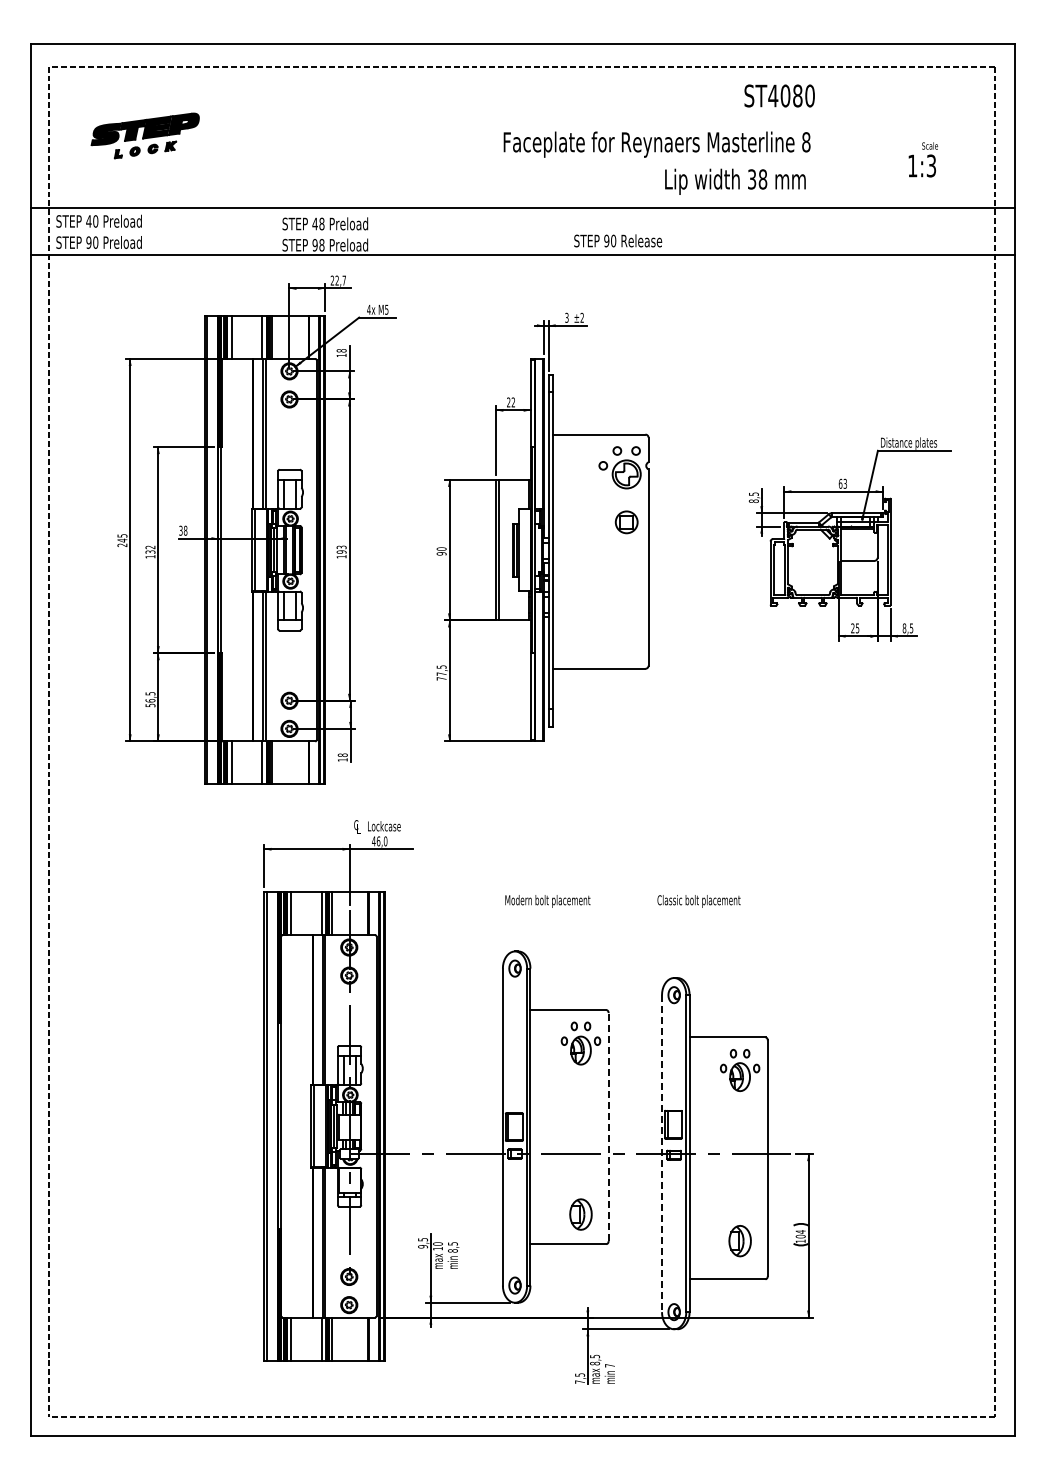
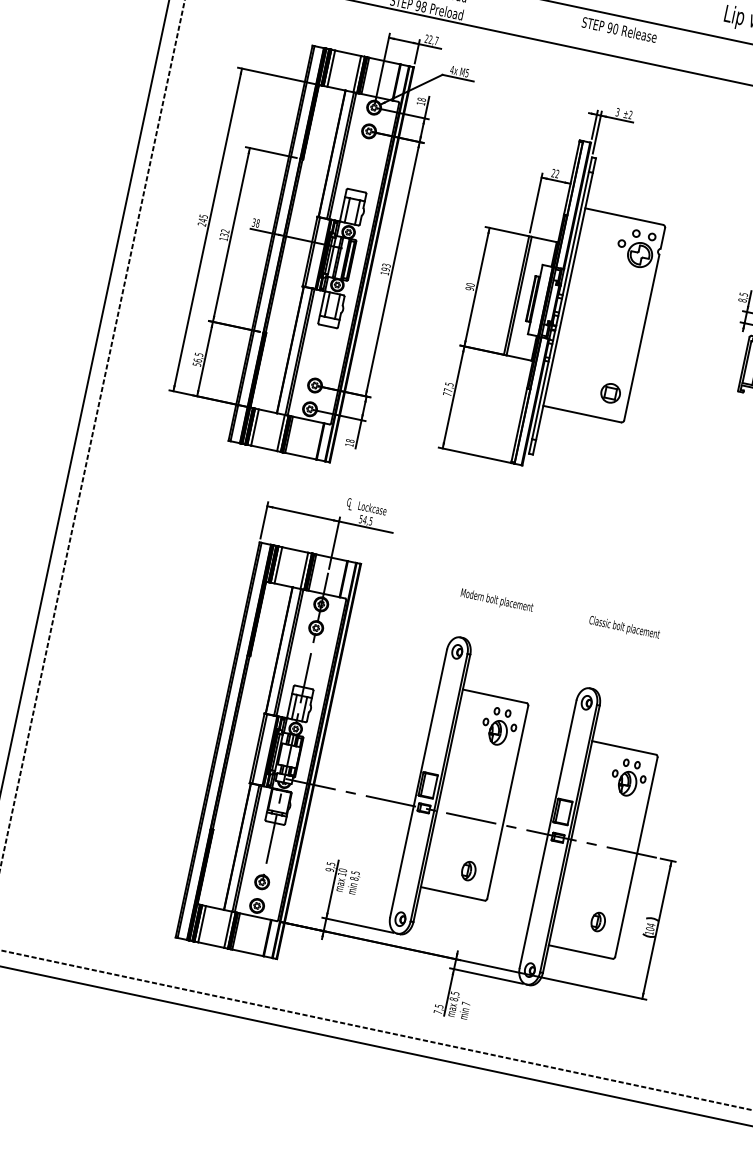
text: (618, 240) -> (619, 29), moved
part: (626, 522) -> (610, 393), moved
text: (379, 841) -> (365, 520), 46,0 -> 54,5
line: (608, 1127) -> (507, 802), dashed -> solid
line: (662, 1154) -> (548, 835), dashed -> solid
part: (580, 1214) -> (468, 871), size x0.71
part: (739, 1240) -> (597, 921), size x0.71

